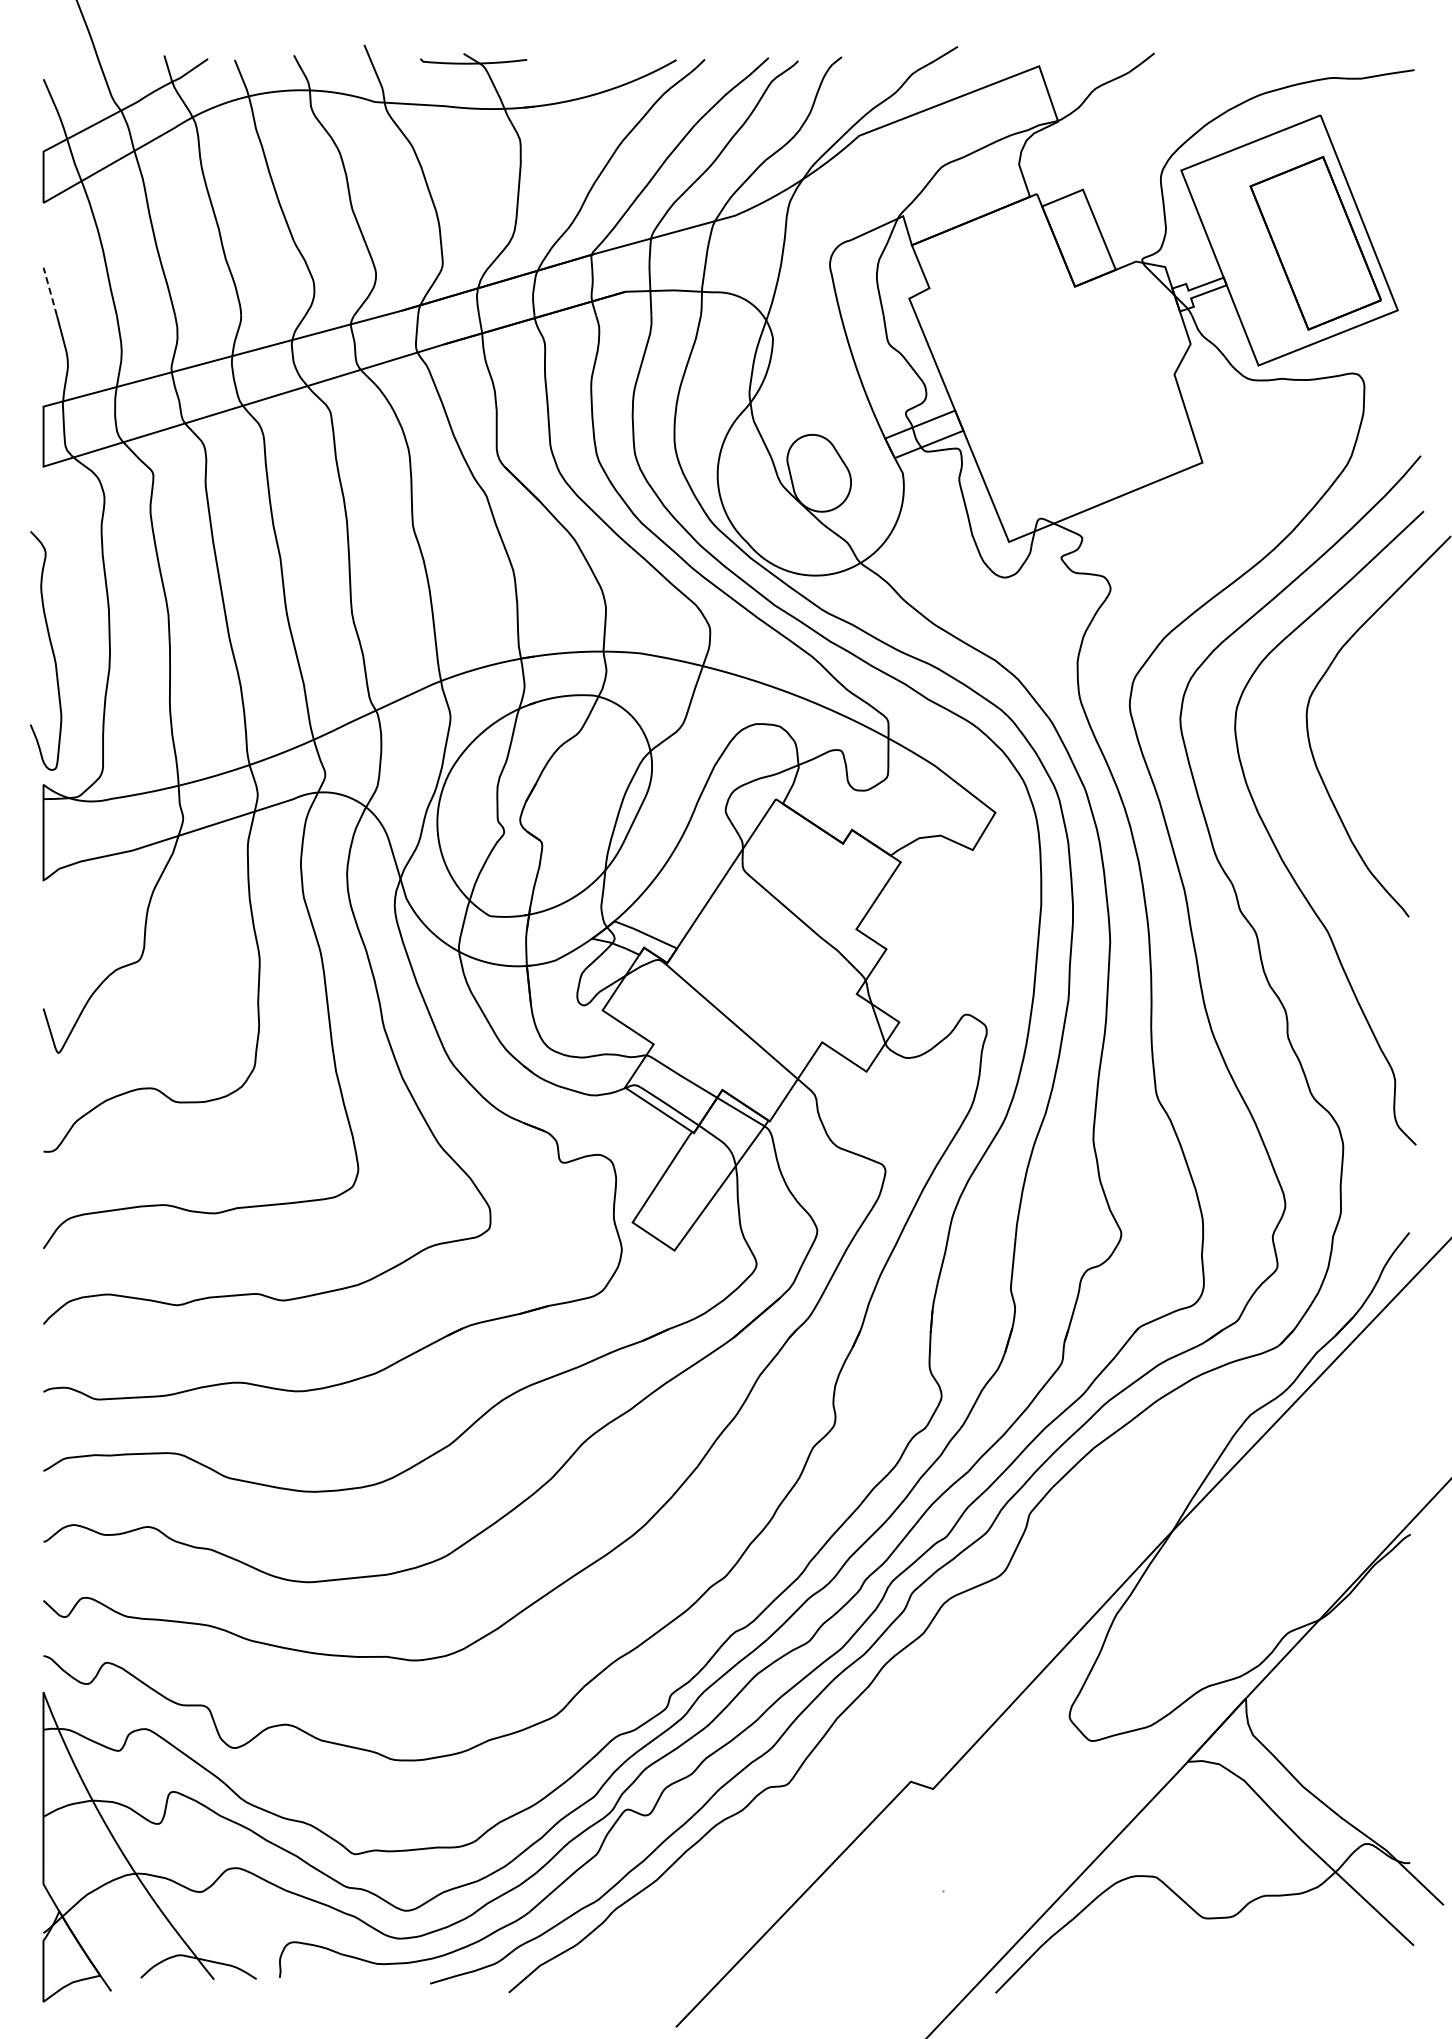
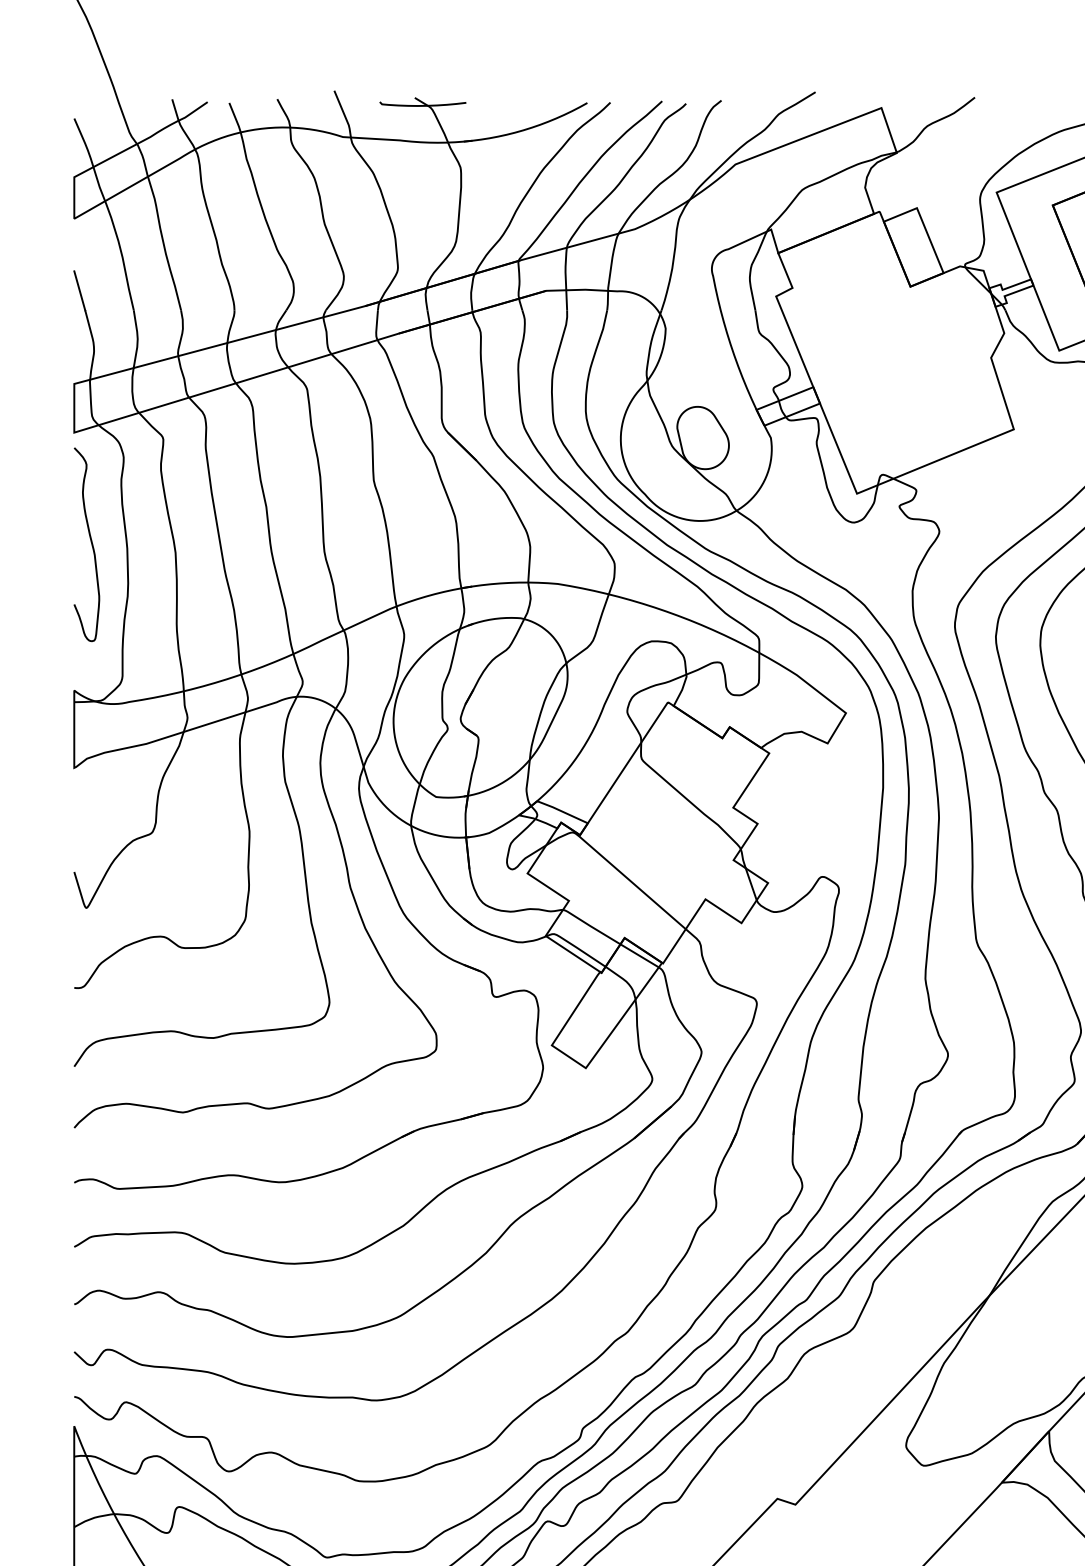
line: (50, 291) -> (79, 290), dashed -> solid
curve: (51, 650) -> (91, 544), moved

